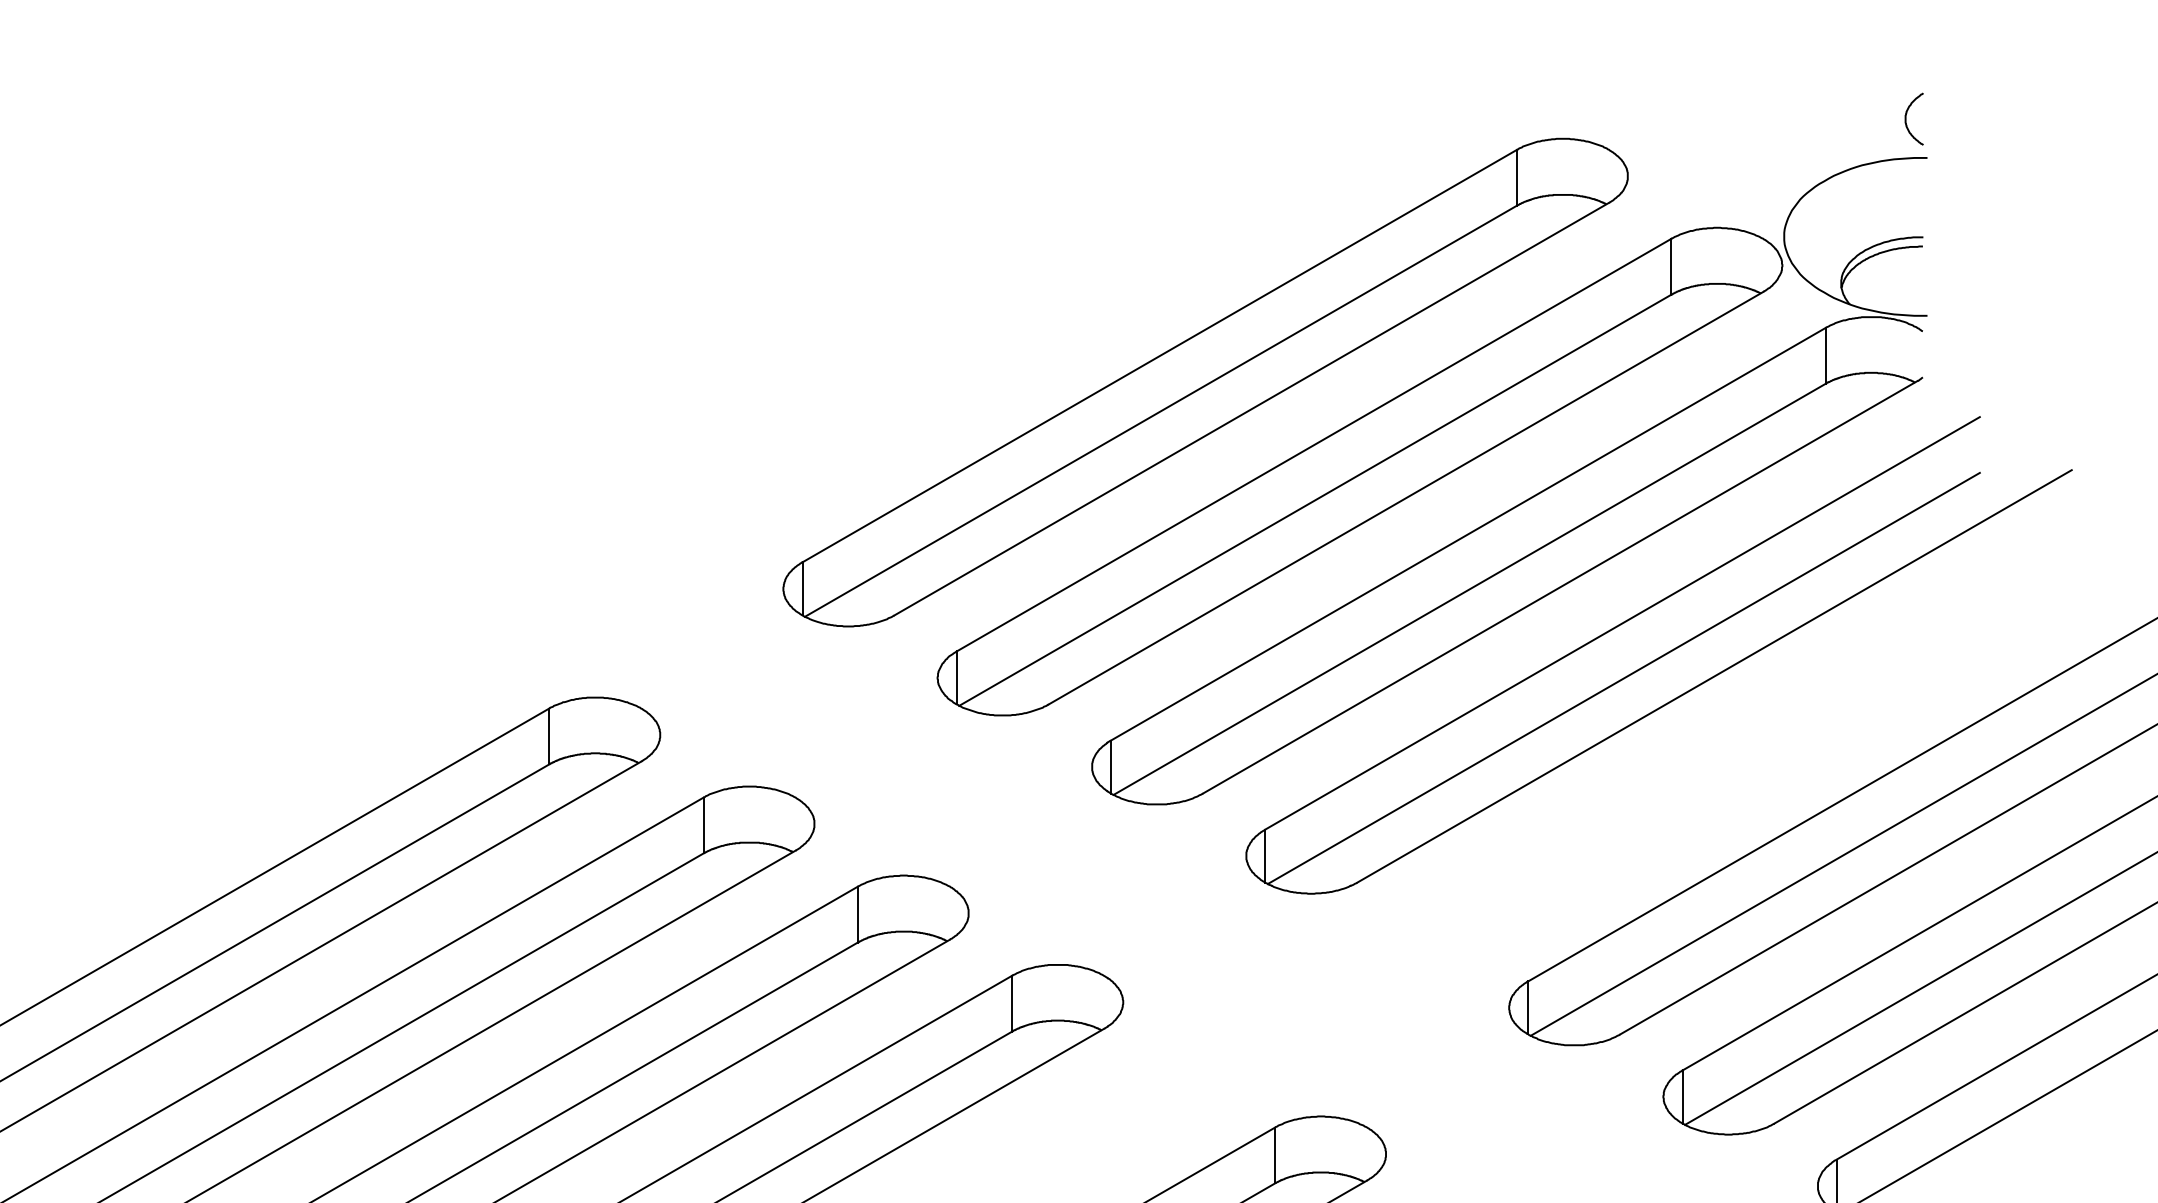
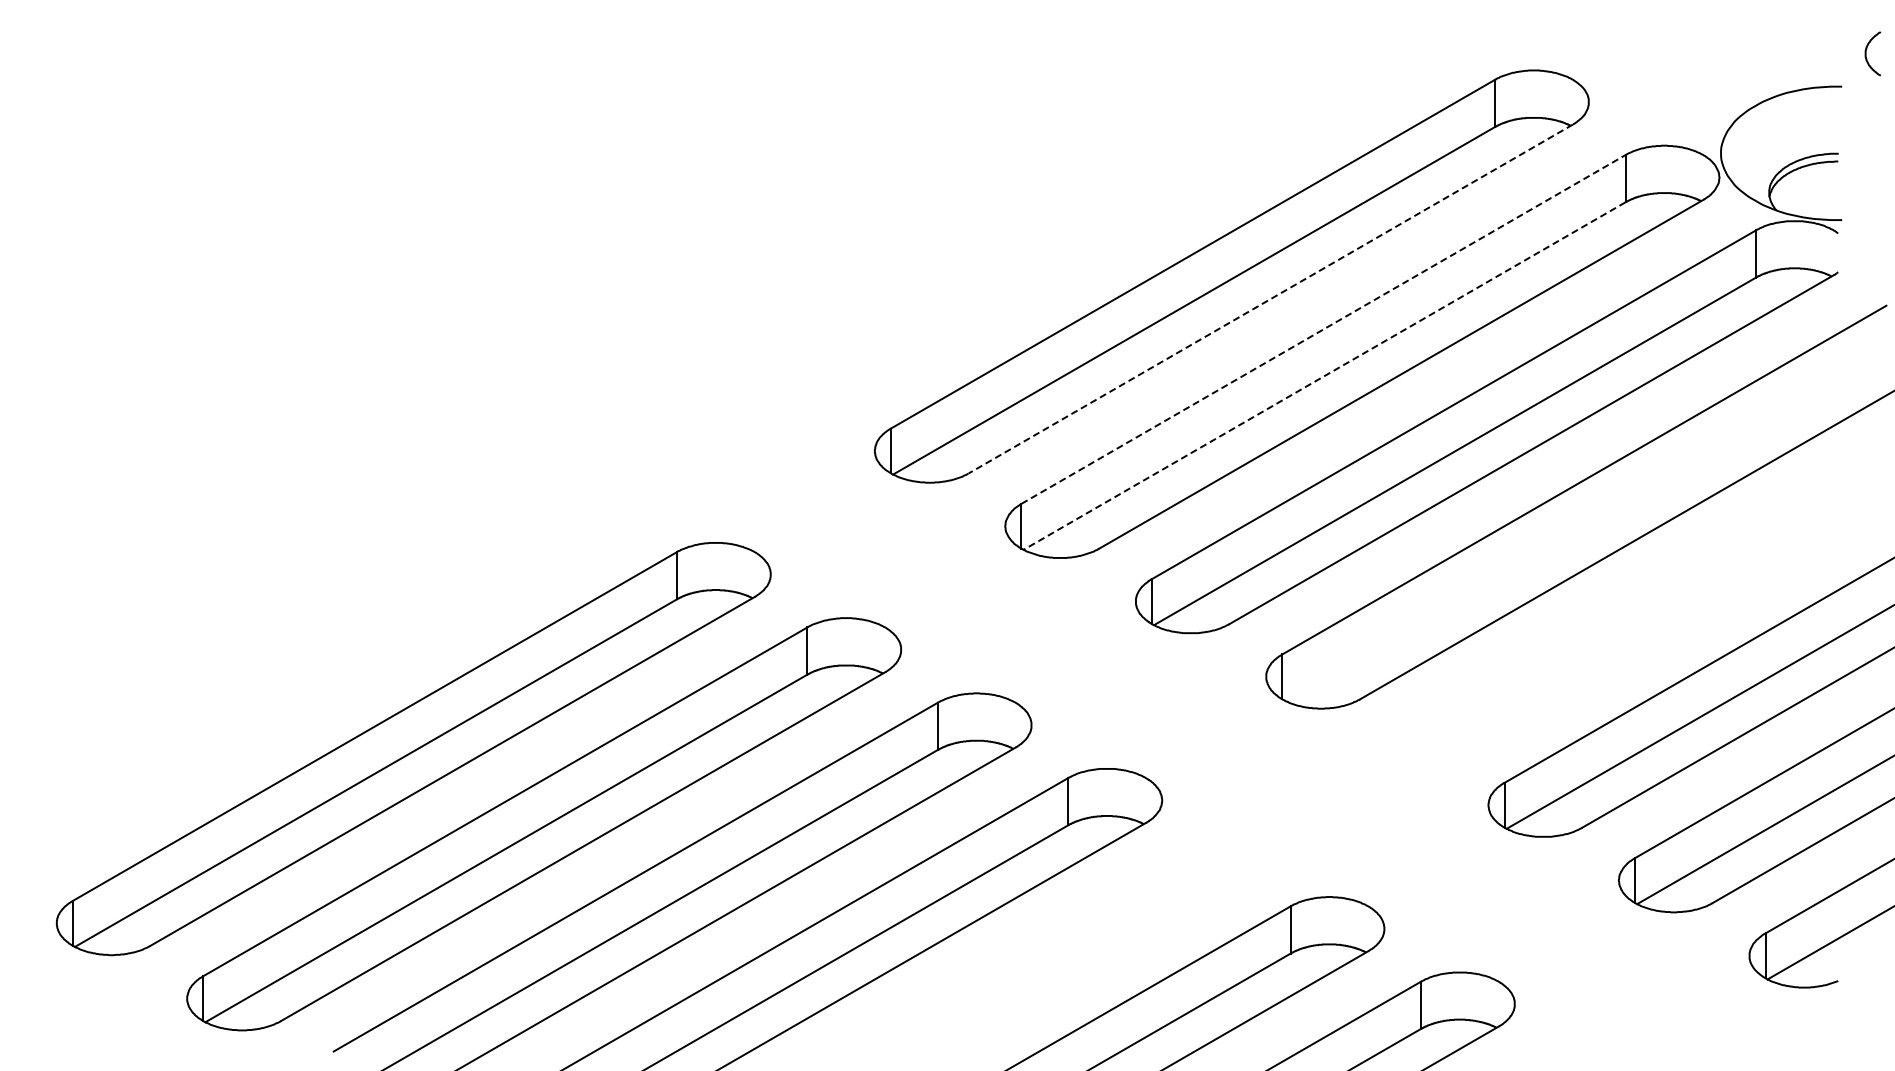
curve: (1906, 118) -> (1866, 53), moved
line: (1251, 409) -> (1270, 299), solid -> dashed
line: (1314, 445) -> (1323, 329), solid -> dashed
line: (1315, 500) -> (1324, 376), solid -> dashed
line: (1623, 678) -> (1585, 526), removed

